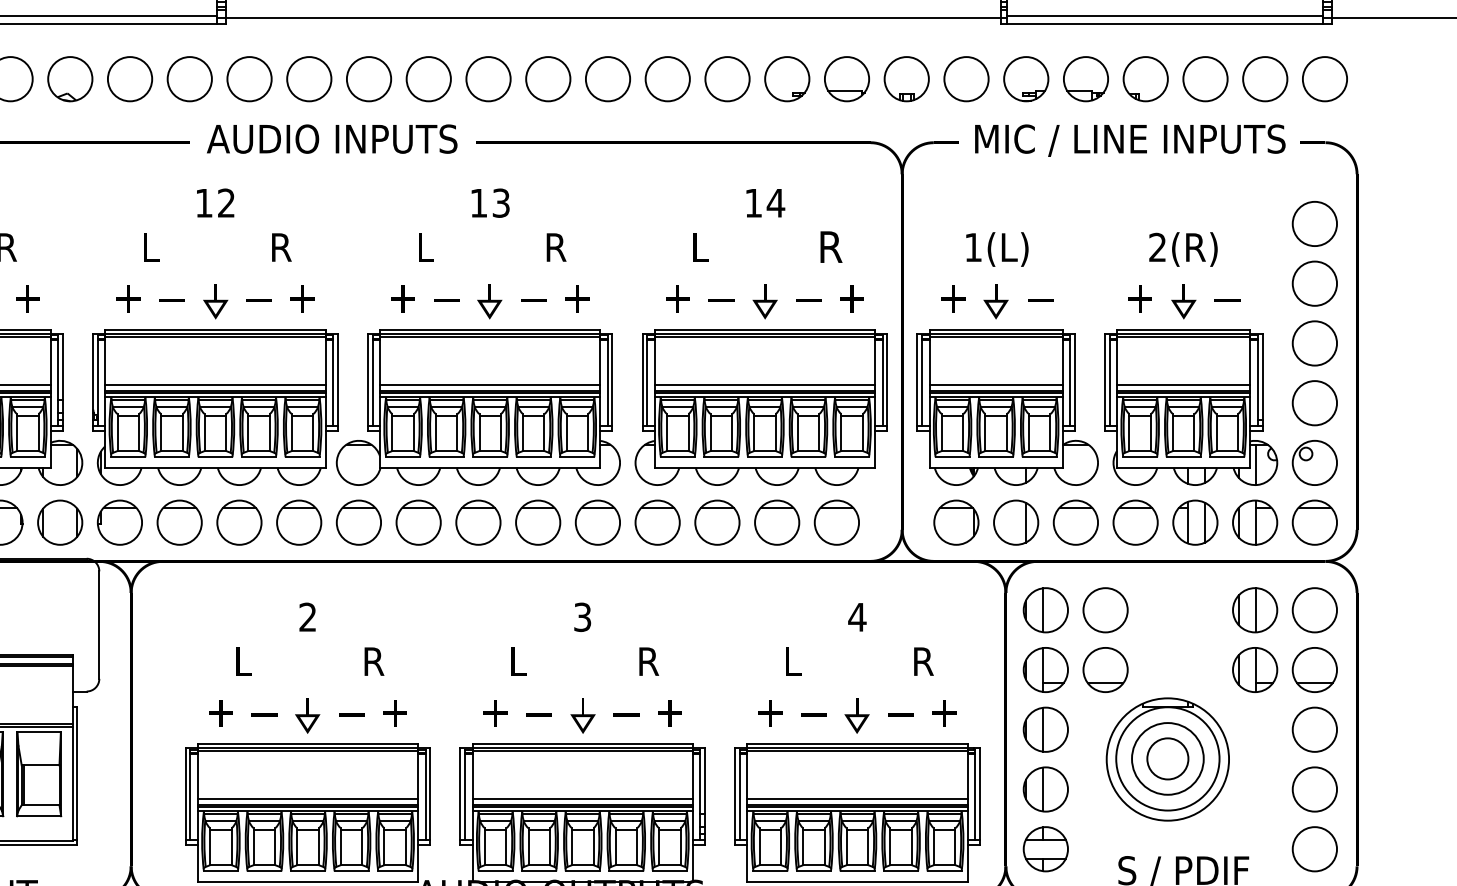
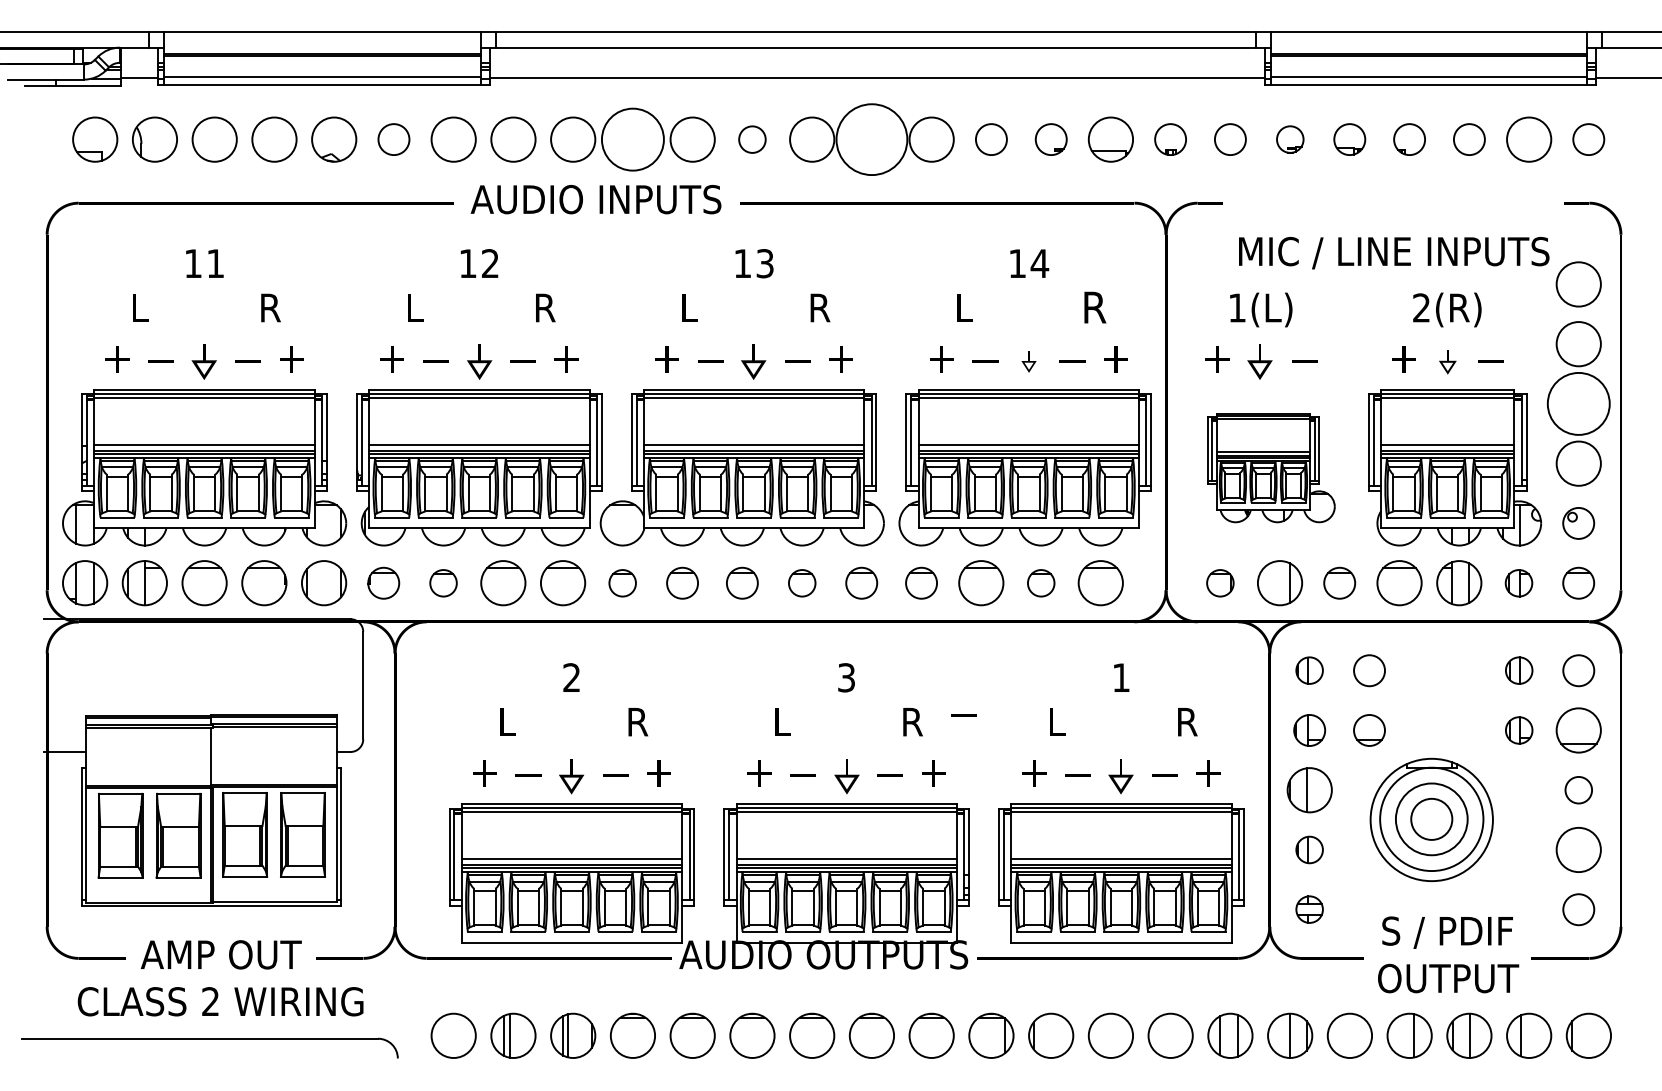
circle: (129, 79) -> (393, 139), size x0.7
circle: (368, 79) -> (632, 139), size x1.4
circle: (488, 79) -> (752, 139), size x0.6
circle: (607, 79) -> (871, 139), size x1.6
circle: (727, 79) -> (991, 139), size x0.7
part: (787, 79) -> (1051, 139), size x0.7
part: (906, 79) -> (1170, 139), size x0.7
circle: (966, 79) -> (1230, 139), size x0.7
part: (1026, 79) -> (1290, 139), size x0.6
part: (1085, 79) -> (1349, 139), size x0.7
part: (1145, 79) -> (1409, 139), size x0.7
circle: (1205, 79) -> (1469, 139), size x0.7
circle: (1324, 79) -> (1588, 139), size x0.7
text: (1130, 141) -> (1394, 253), moved
part: (764, 301) -> (1028, 361), size x0.6
part: (1183, 301) -> (1447, 361), size x0.7
circle: (1314, 343) -> (1578, 403), size x1.4
part: (1007, 407) -> (1271, 467), size x0.7
part: (1314, 463) -> (1578, 523), size x0.7
part: (119, 523) -> (383, 583), size x0.7
part: (179, 523) -> (443, 583), size x0.6
part: (358, 523) -> (622, 583), size x0.6
part: (418, 523) -> (682, 583), size x0.7
part: (478, 523) -> (742, 583), size x0.7
part: (538, 523) -> (802, 583), size x0.6
part: (597, 523) -> (861, 583), size x0.7
part: (657, 523) -> (921, 583), size x0.7
part: (777, 523) -> (1041, 583), size x0.6
part: (956, 523) -> (1220, 583), size x0.6
part: (1075, 523) -> (1339, 583), size x0.7
part: (1254, 523) -> (1518, 583), size x0.6
part: (1314, 523) -> (1578, 583), size x0.7
part: (1045, 610) -> (1309, 670), size x0.6
circle: (1105, 610) -> (1369, 670), size x0.7
part: (1255, 610) -> (1519, 670), size x0.6
circle: (1314, 610) -> (1578, 670), size x0.7
text: (857, 617) -> (1121, 677), 4 -> 1
line: (699, 655) -> (963, 715), added
part: (1045, 670) -> (1309, 730), size x0.7
part: (1105, 670) -> (1369, 730), size x0.7
part: (1255, 670) -> (1519, 730), size x0.6
circle: (1314, 730) -> (1578, 790), size x0.6
part: (1045, 789) -> (1309, 849), size x0.6
part: (1045, 849) -> (1309, 909), size x0.6
circle: (1314, 849) -> (1578, 909), size x0.7

